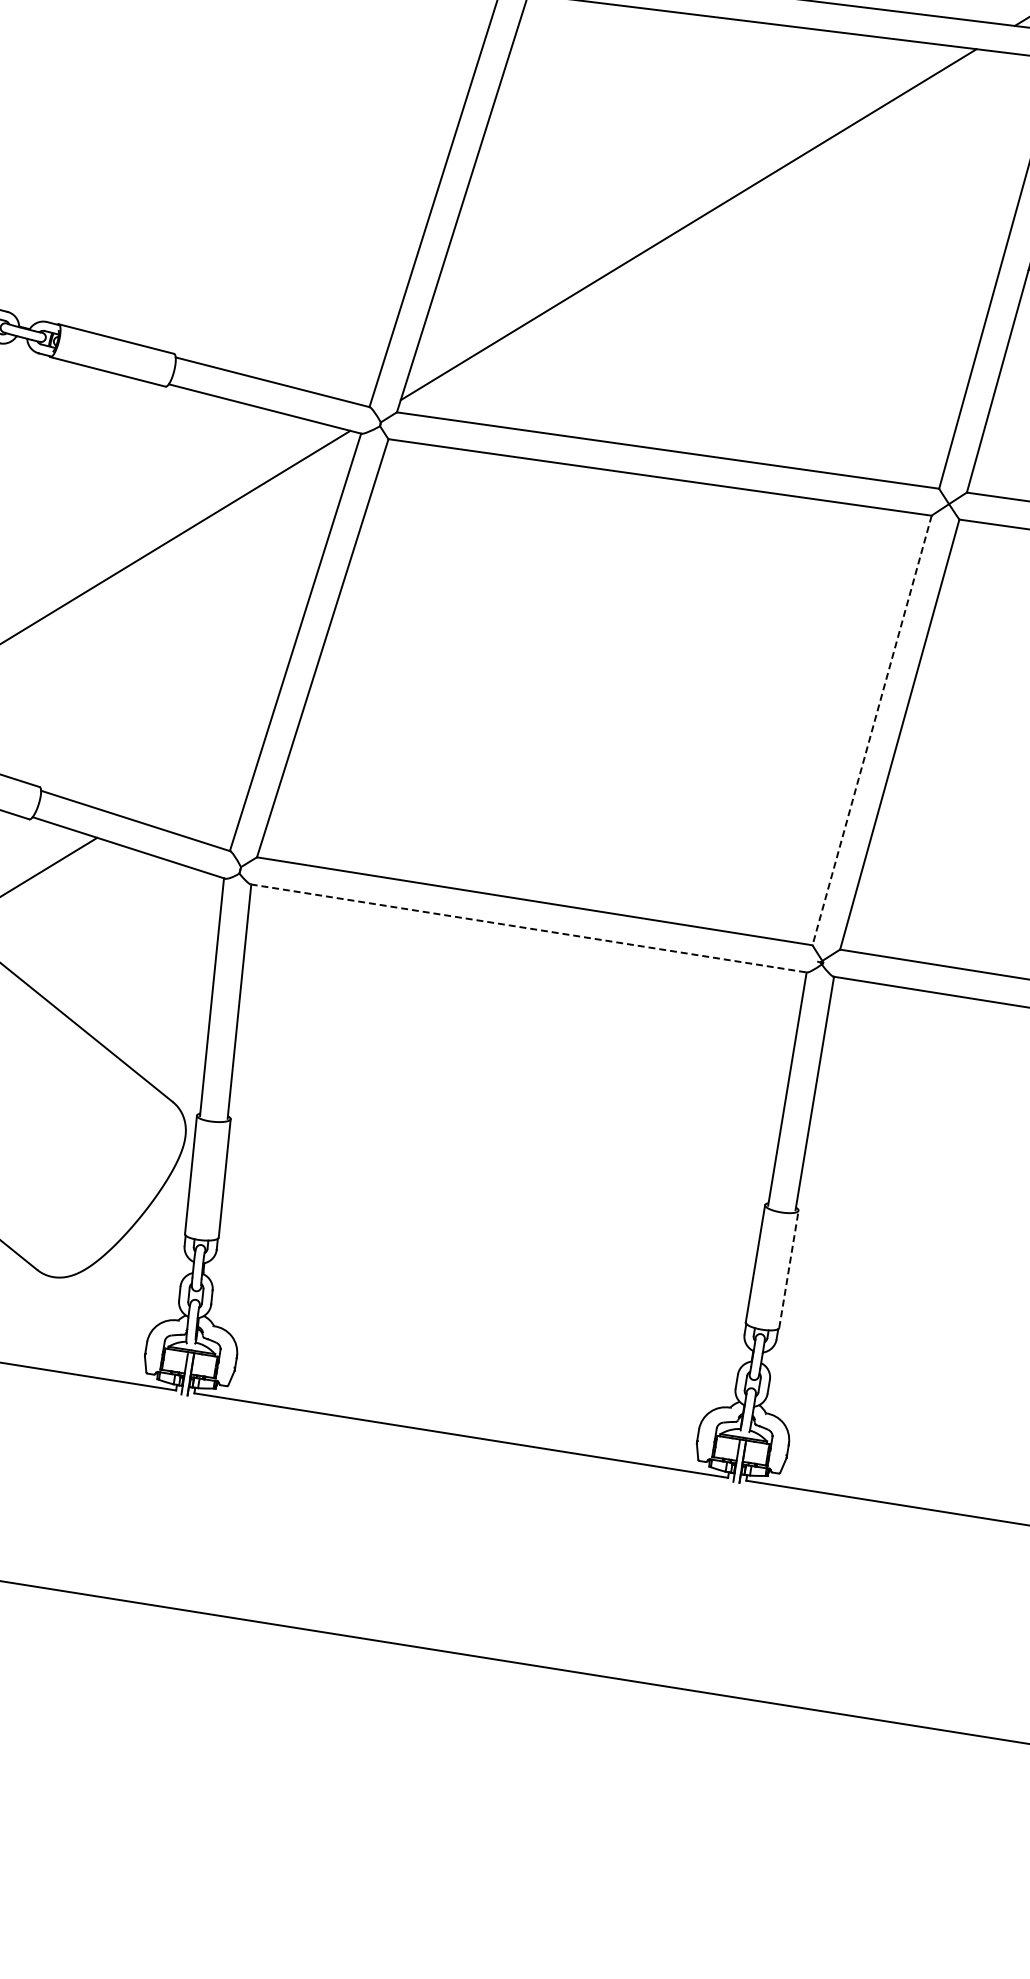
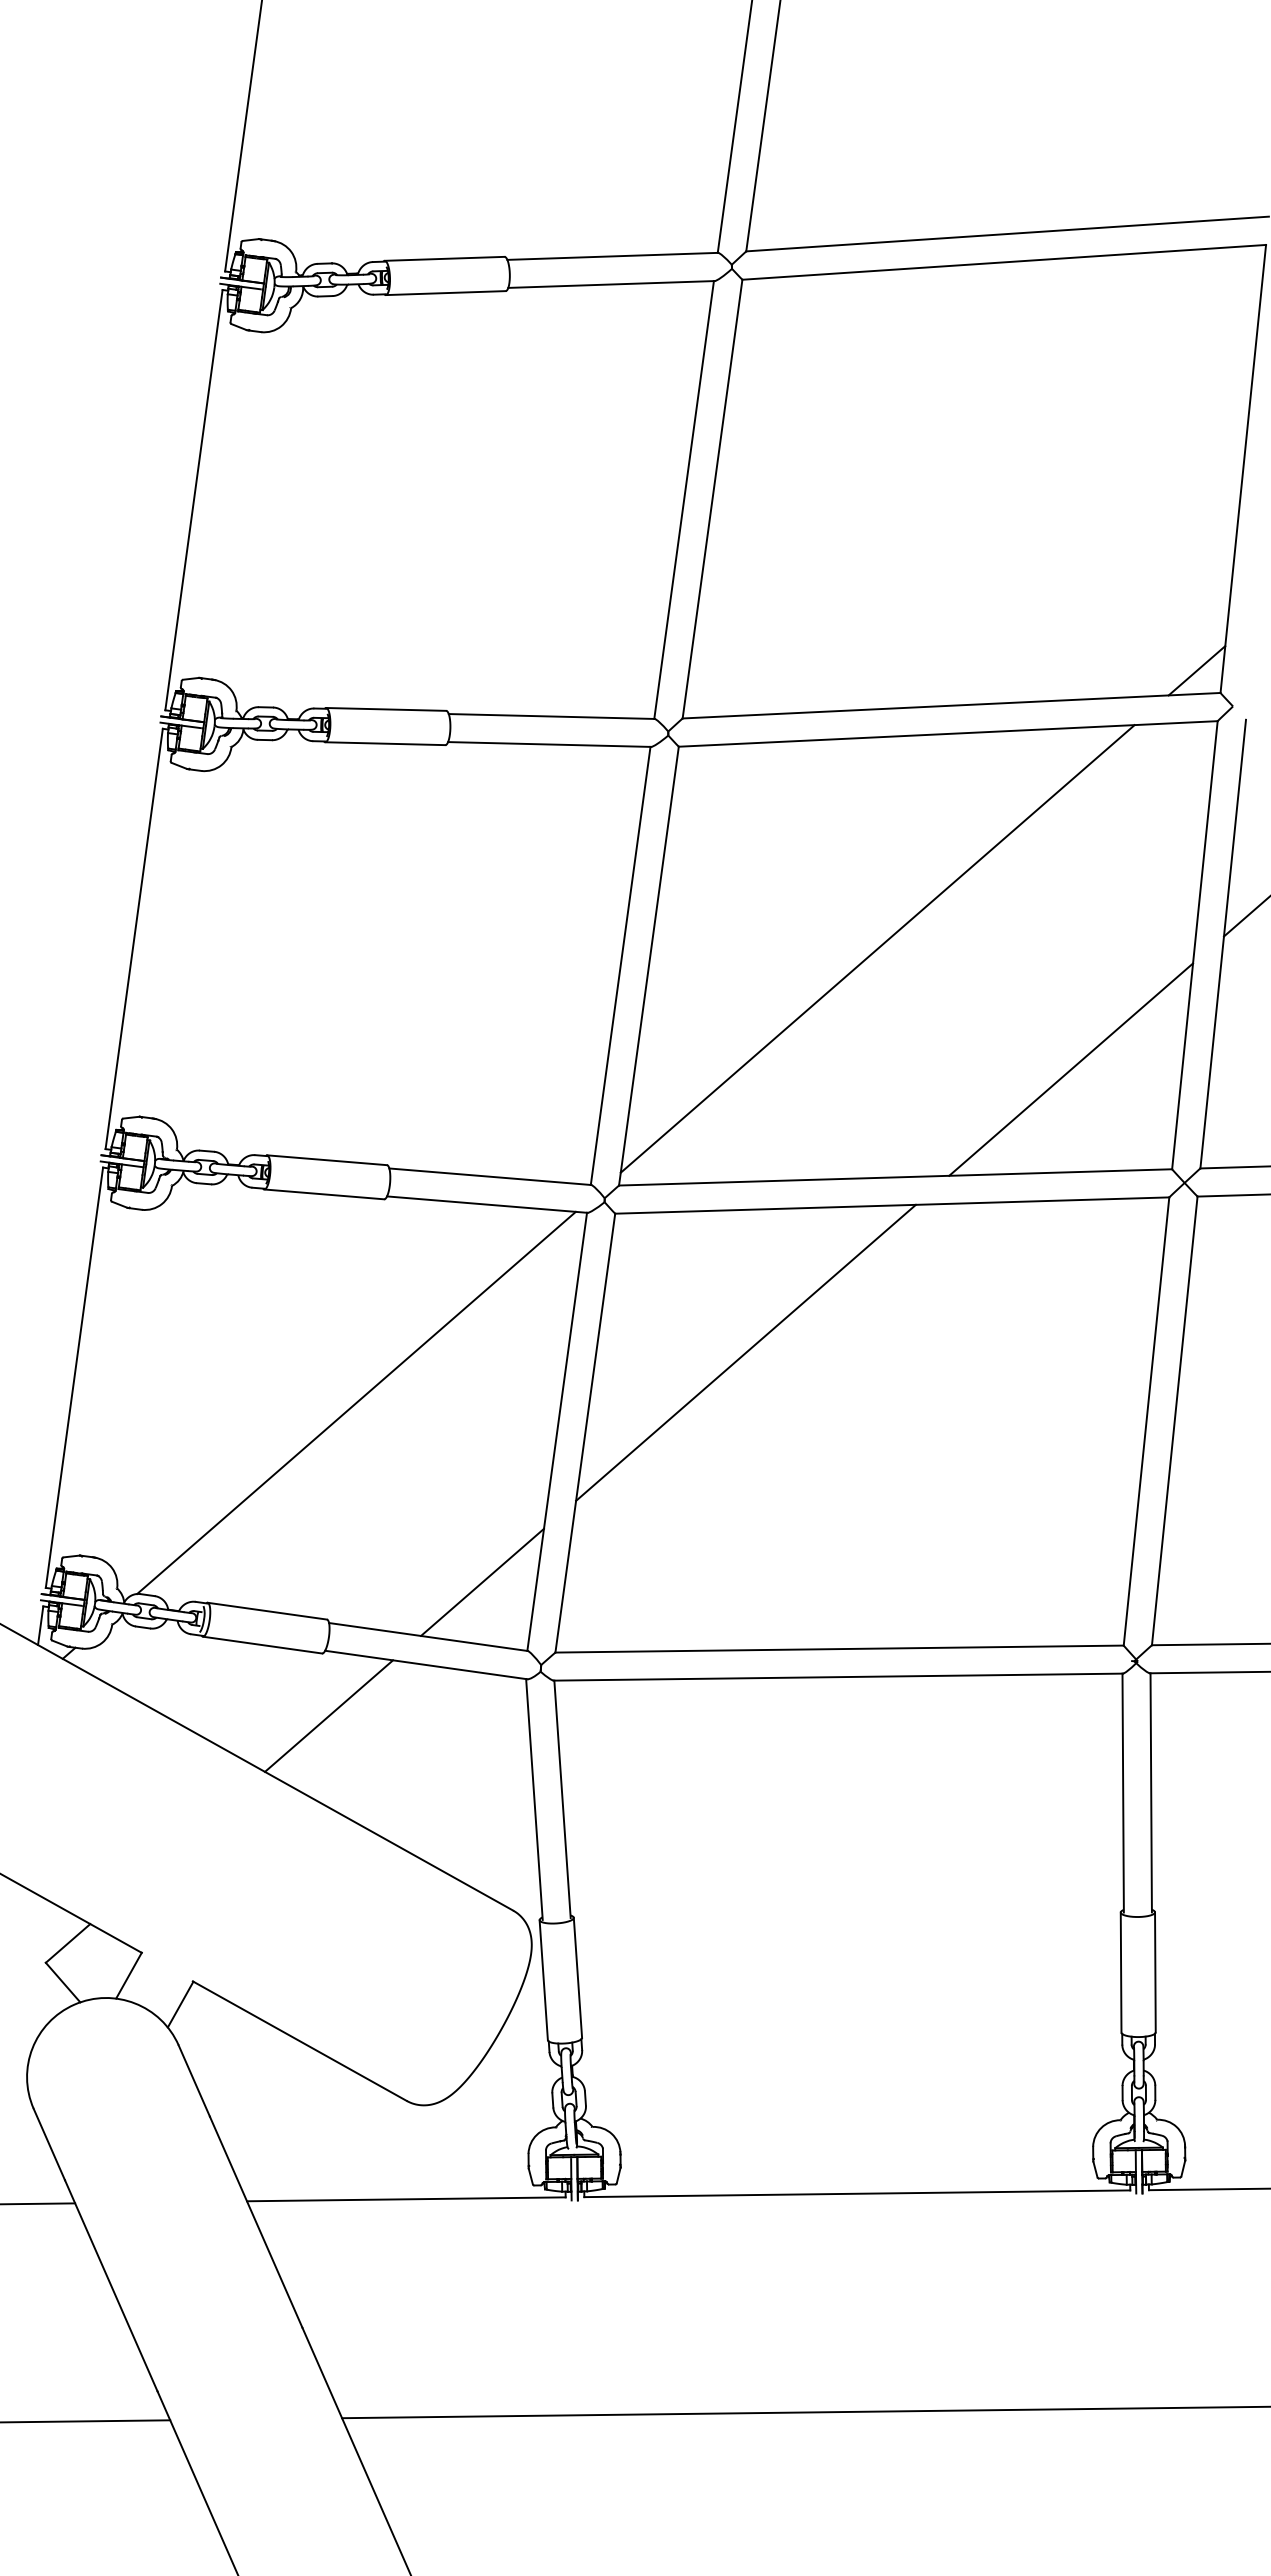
line: (857, 374) -> (1071, 1069), added
line: (492, 596) -> (745, 1352), added
line: (872, 730) -> (1146, 1421), dashed -> solid
line: (197, 775) -> (482, 1581), added
line: (528, 928) -> (838, 1677), dashed -> solid
line: (789, 1268) -> (1155, 1971), dashed -> solid

